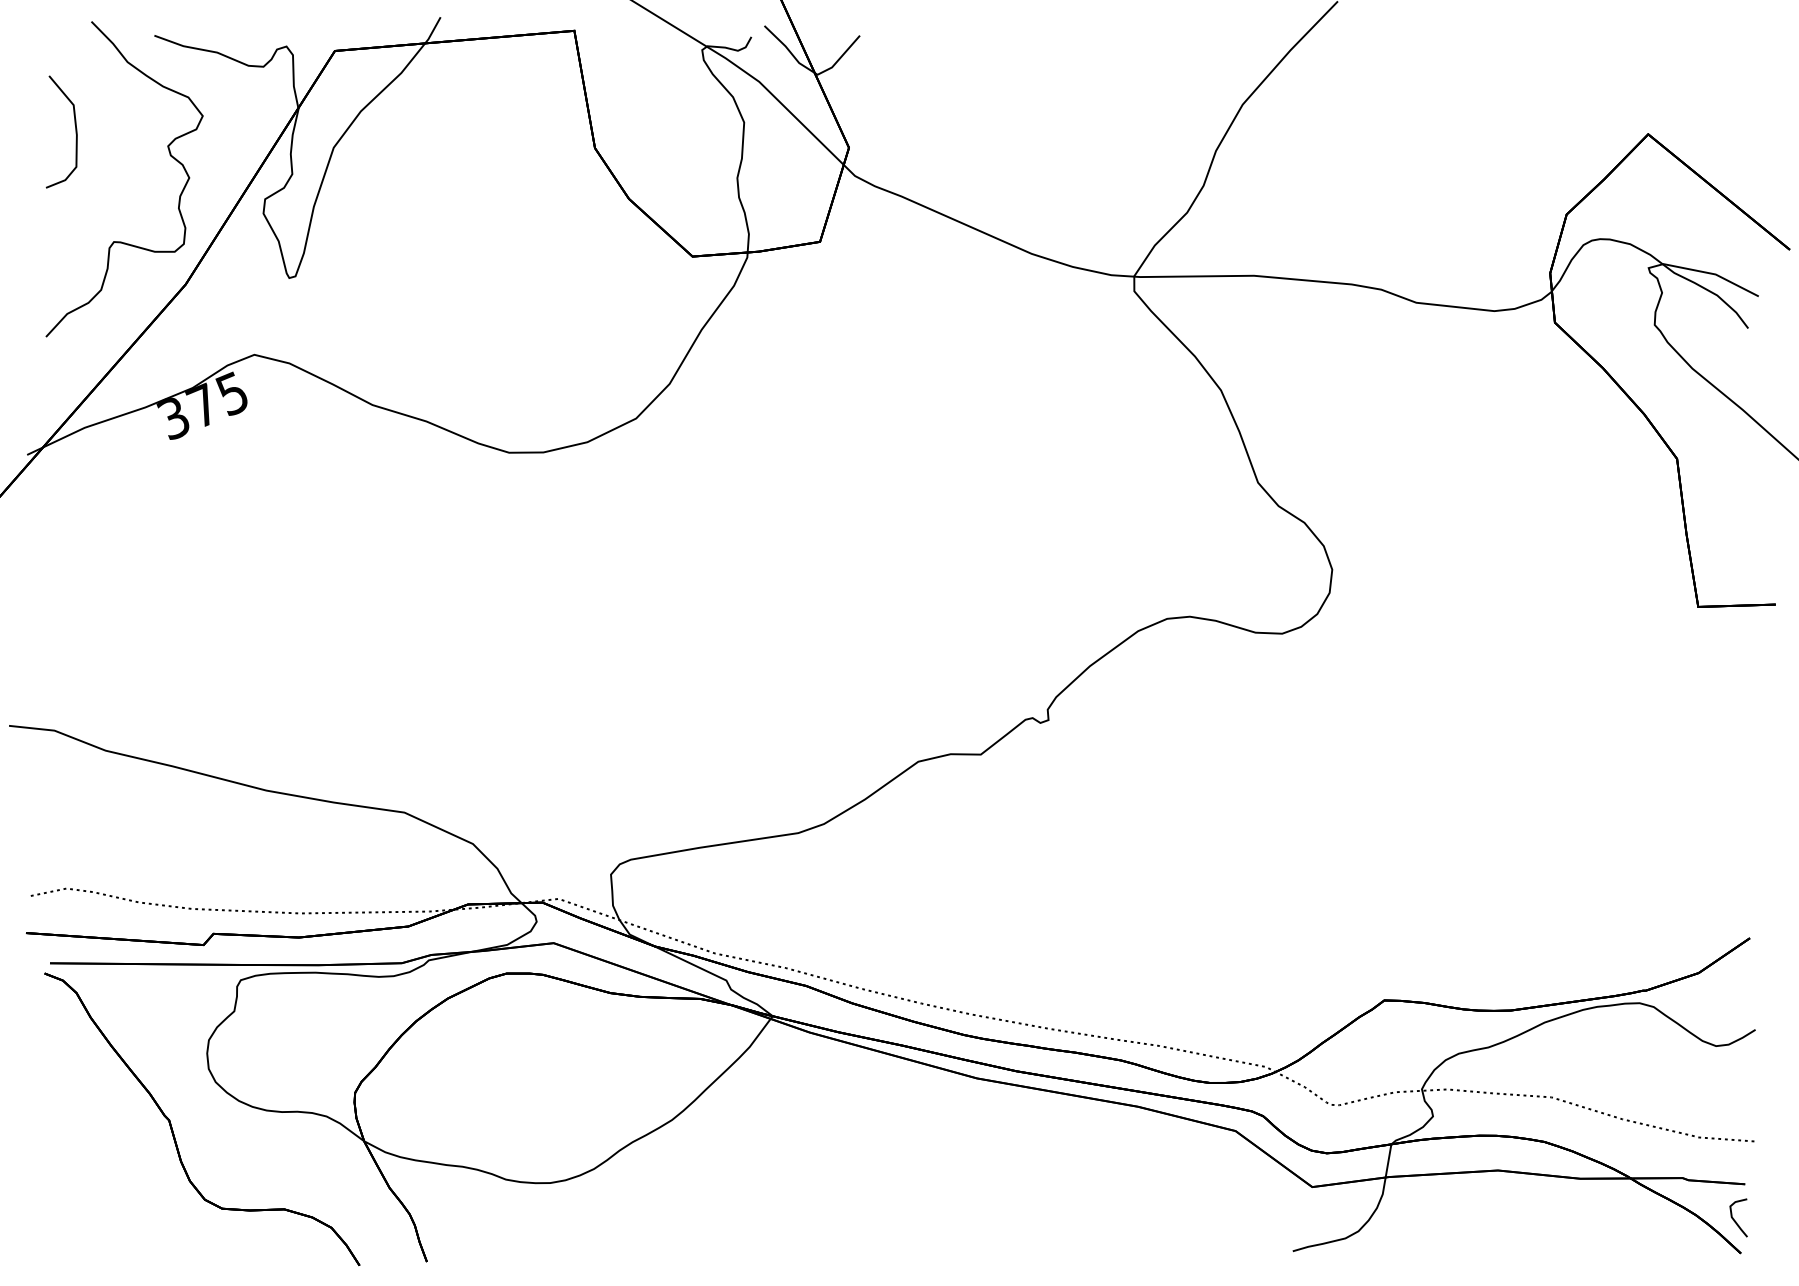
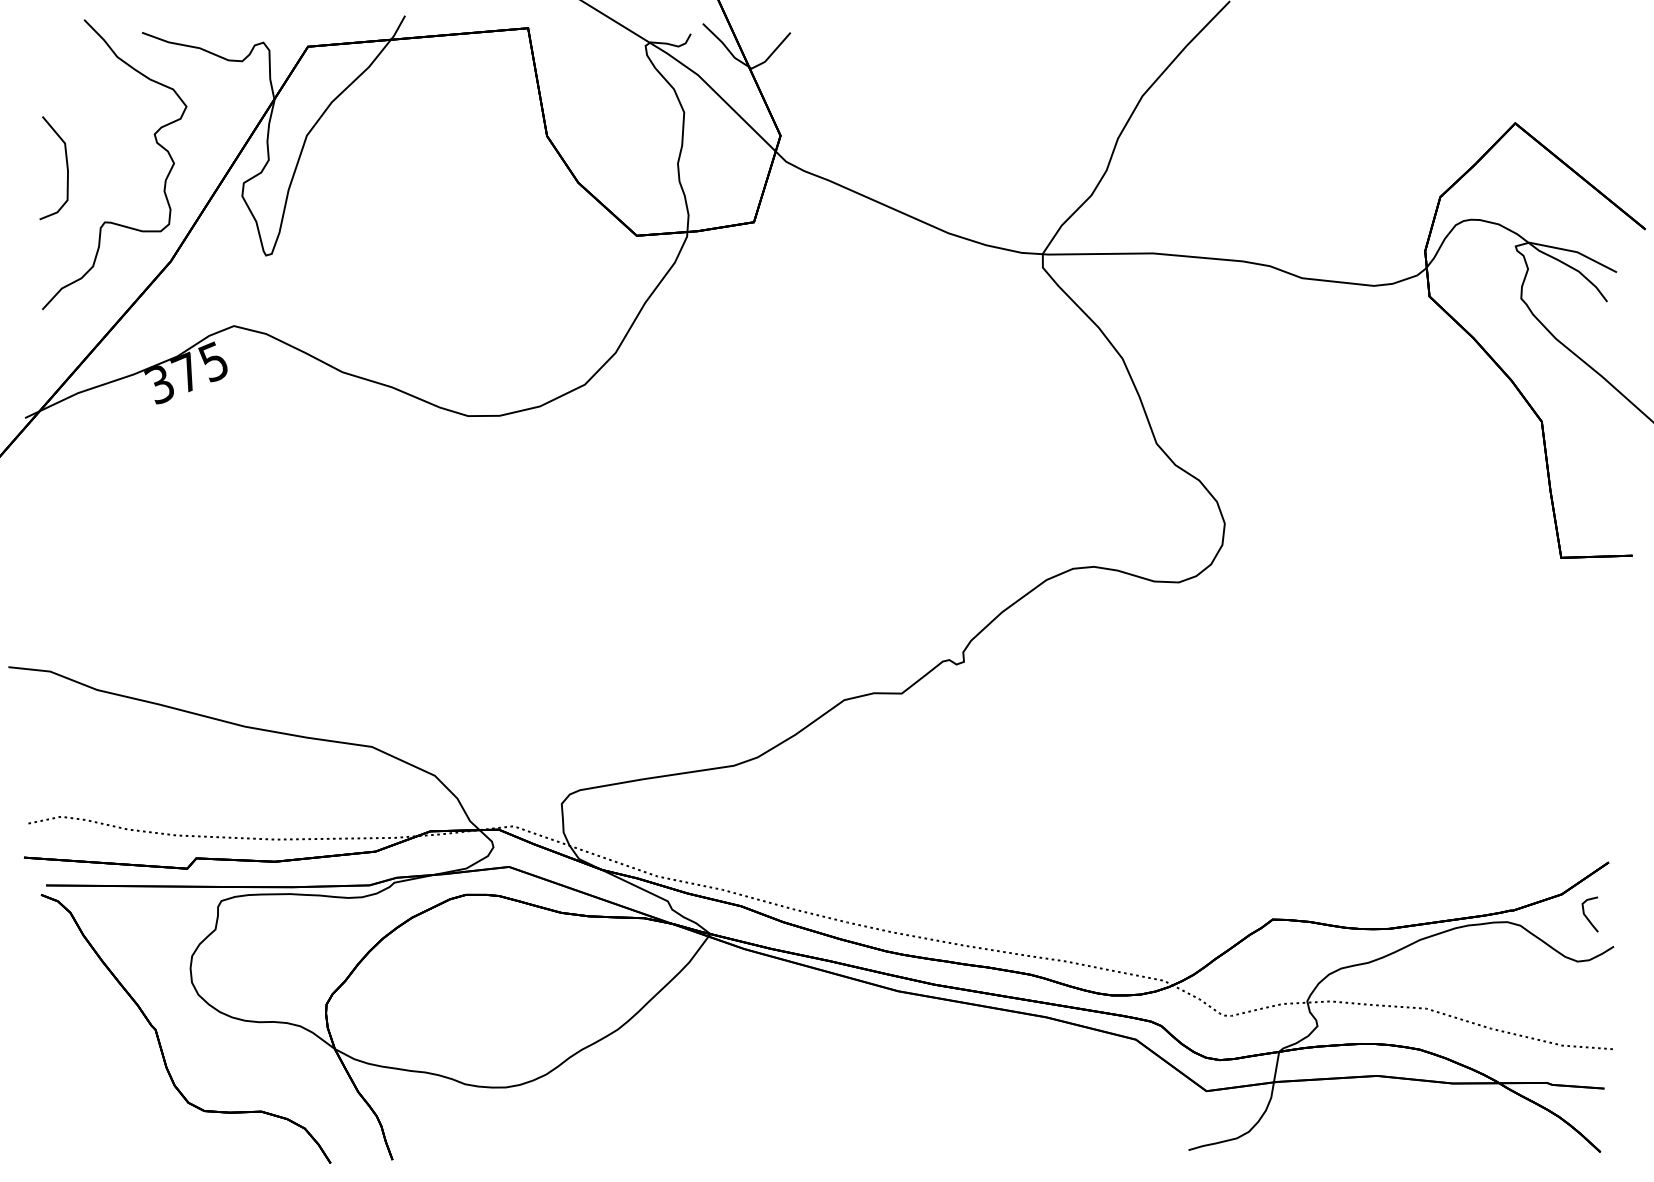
curve: (75, 131) -> (66, 167), moved
curve: (1735, 1220) -> (1587, 916), moved

